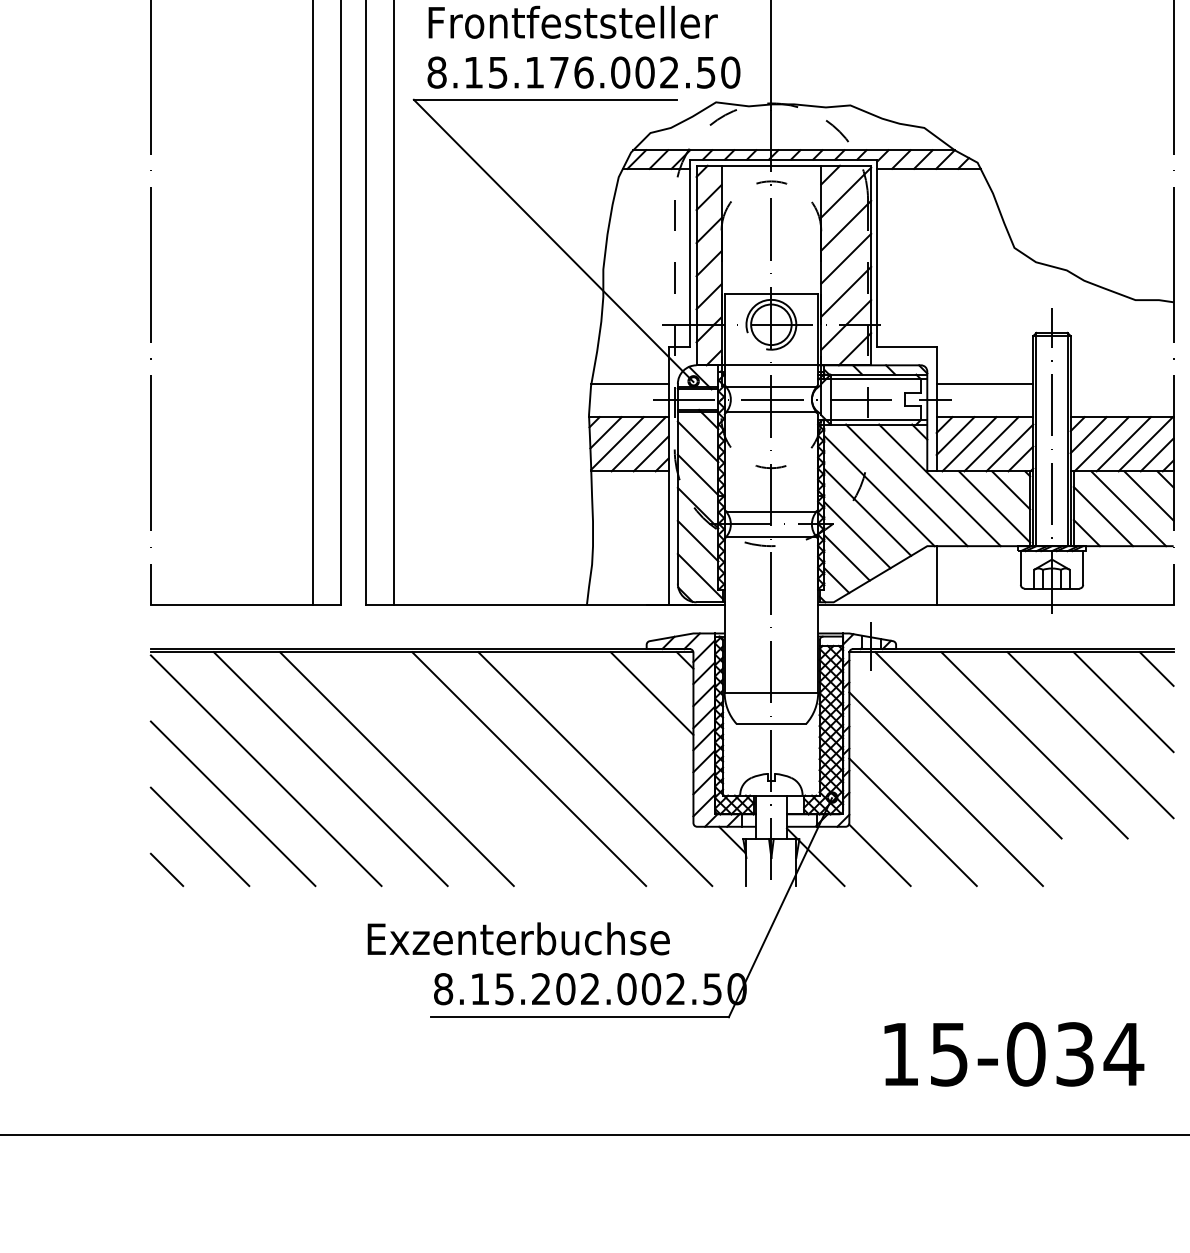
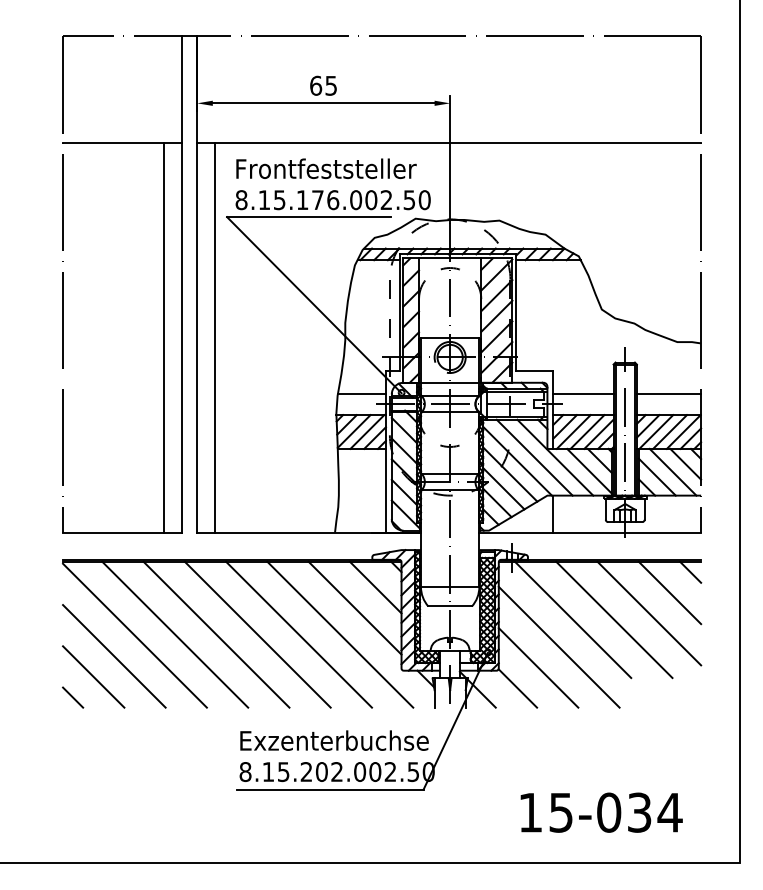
line: (1121, 384) -> (668, 394), added
line: (618, 725) -> (354, 607), added
line: (462, 768) -> (257, 634), added
text: (518, 938) -> (334, 740), moved

